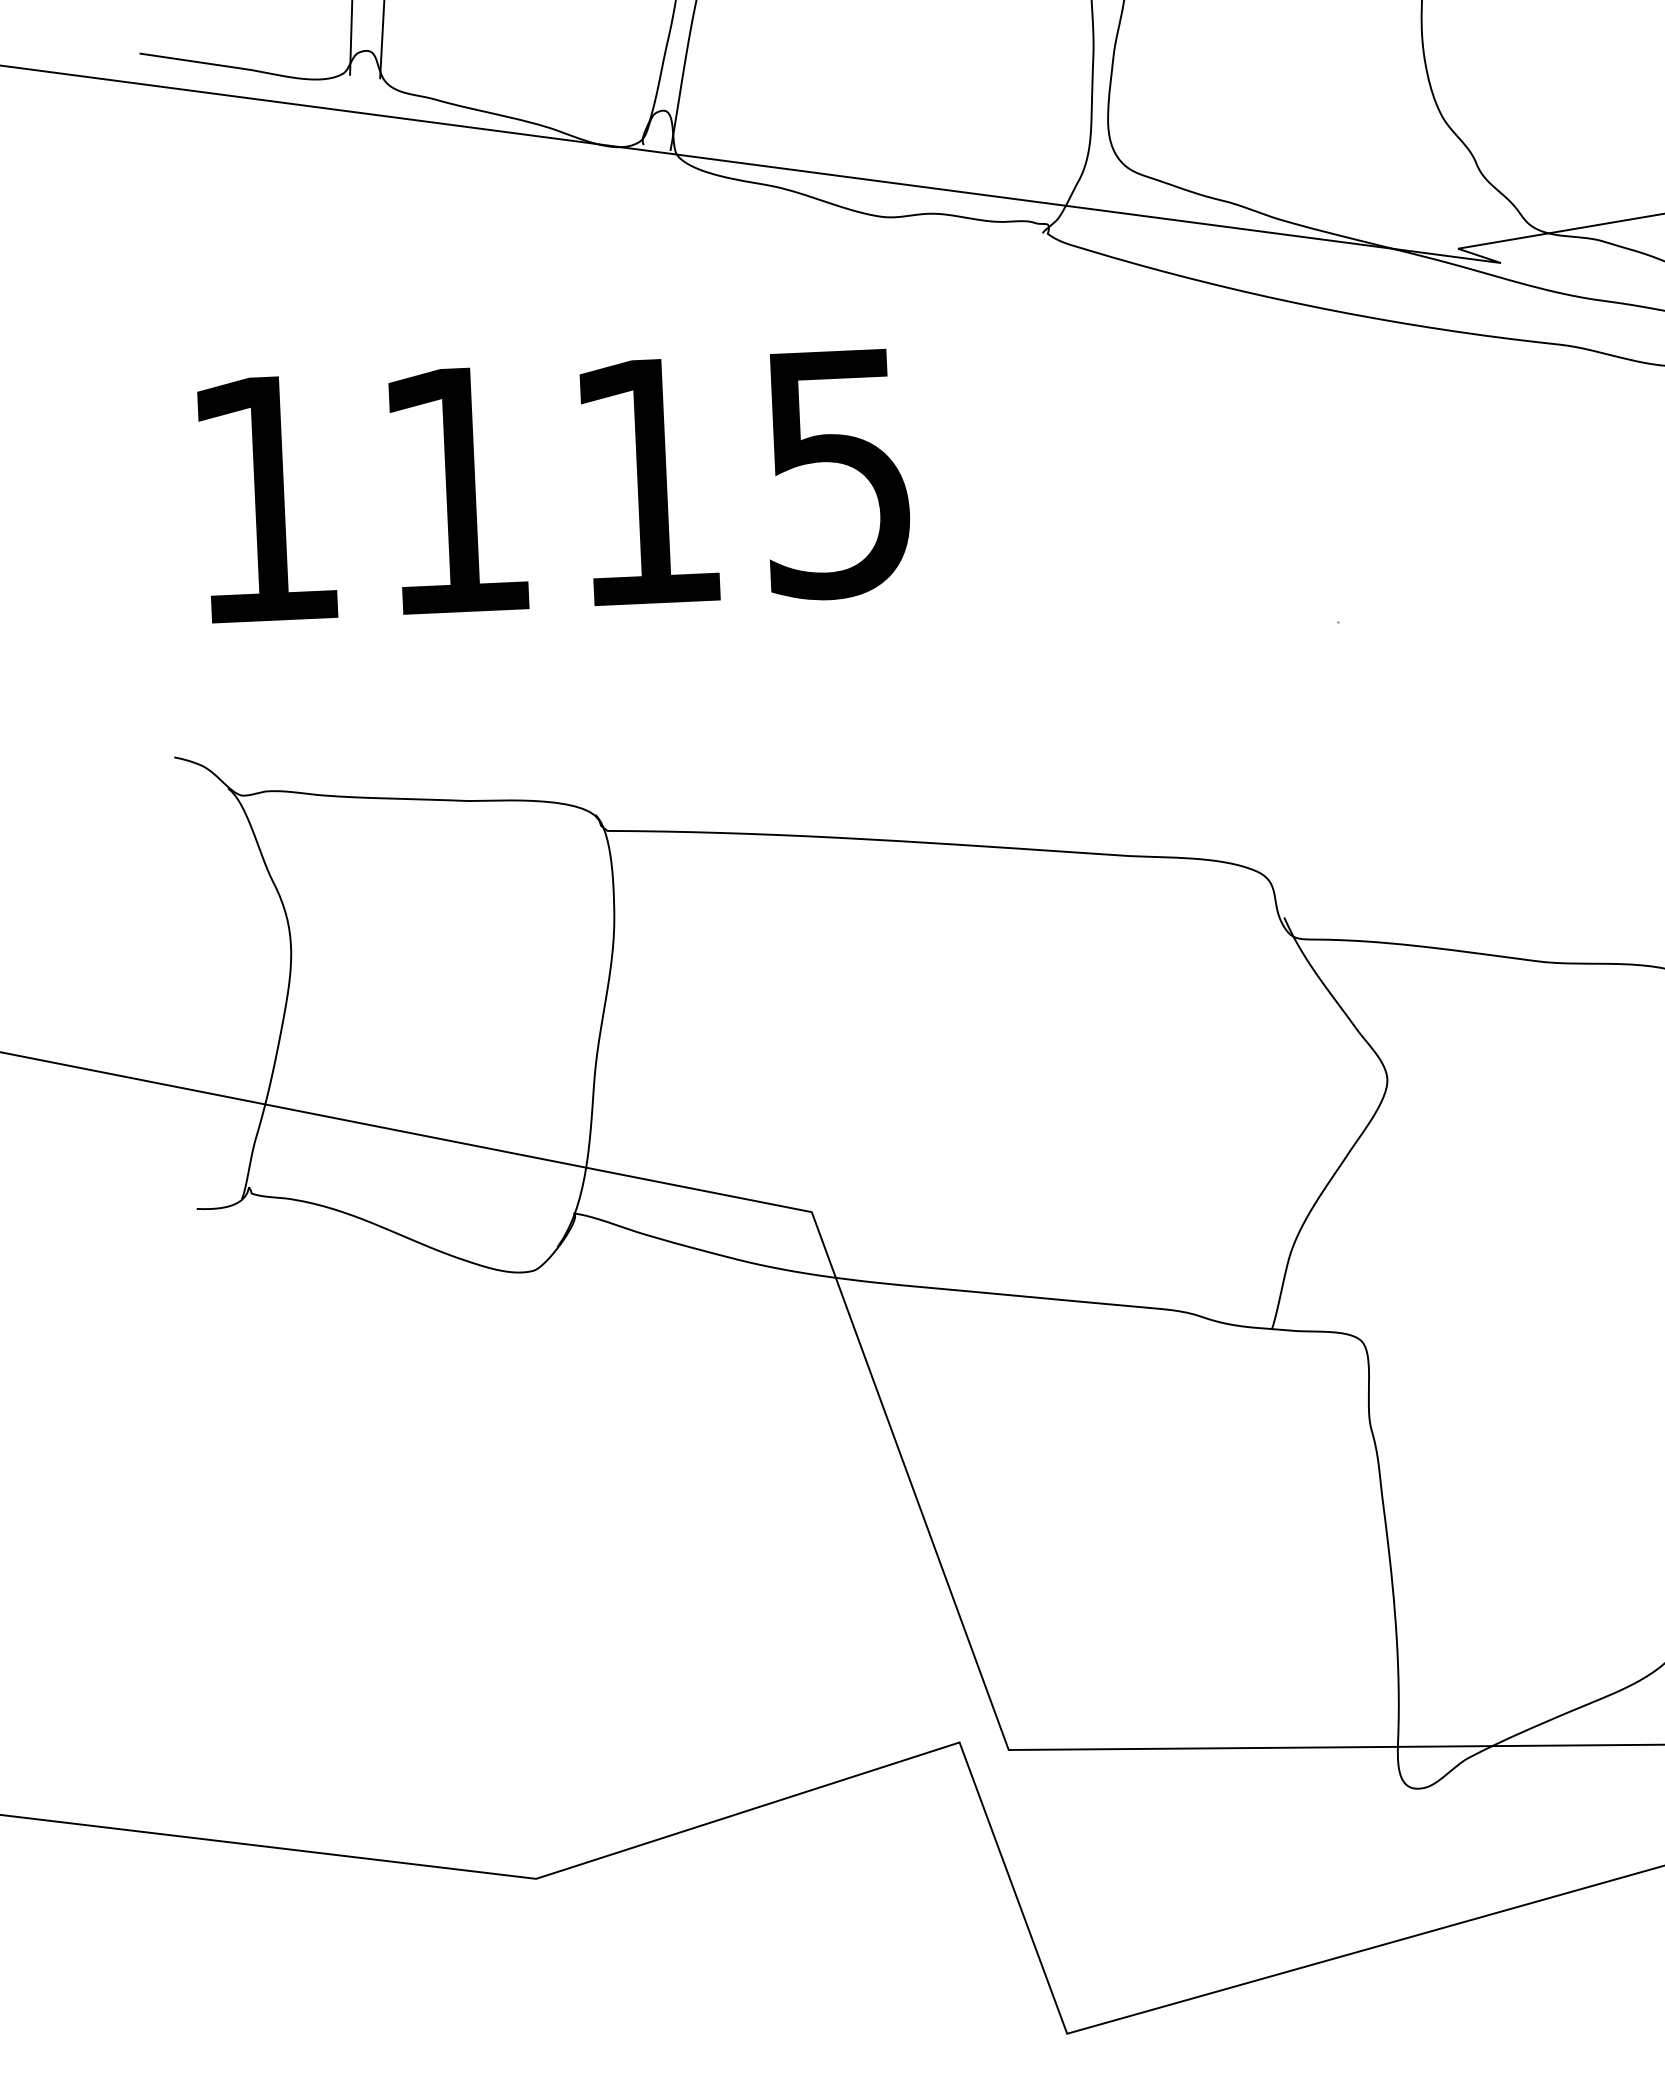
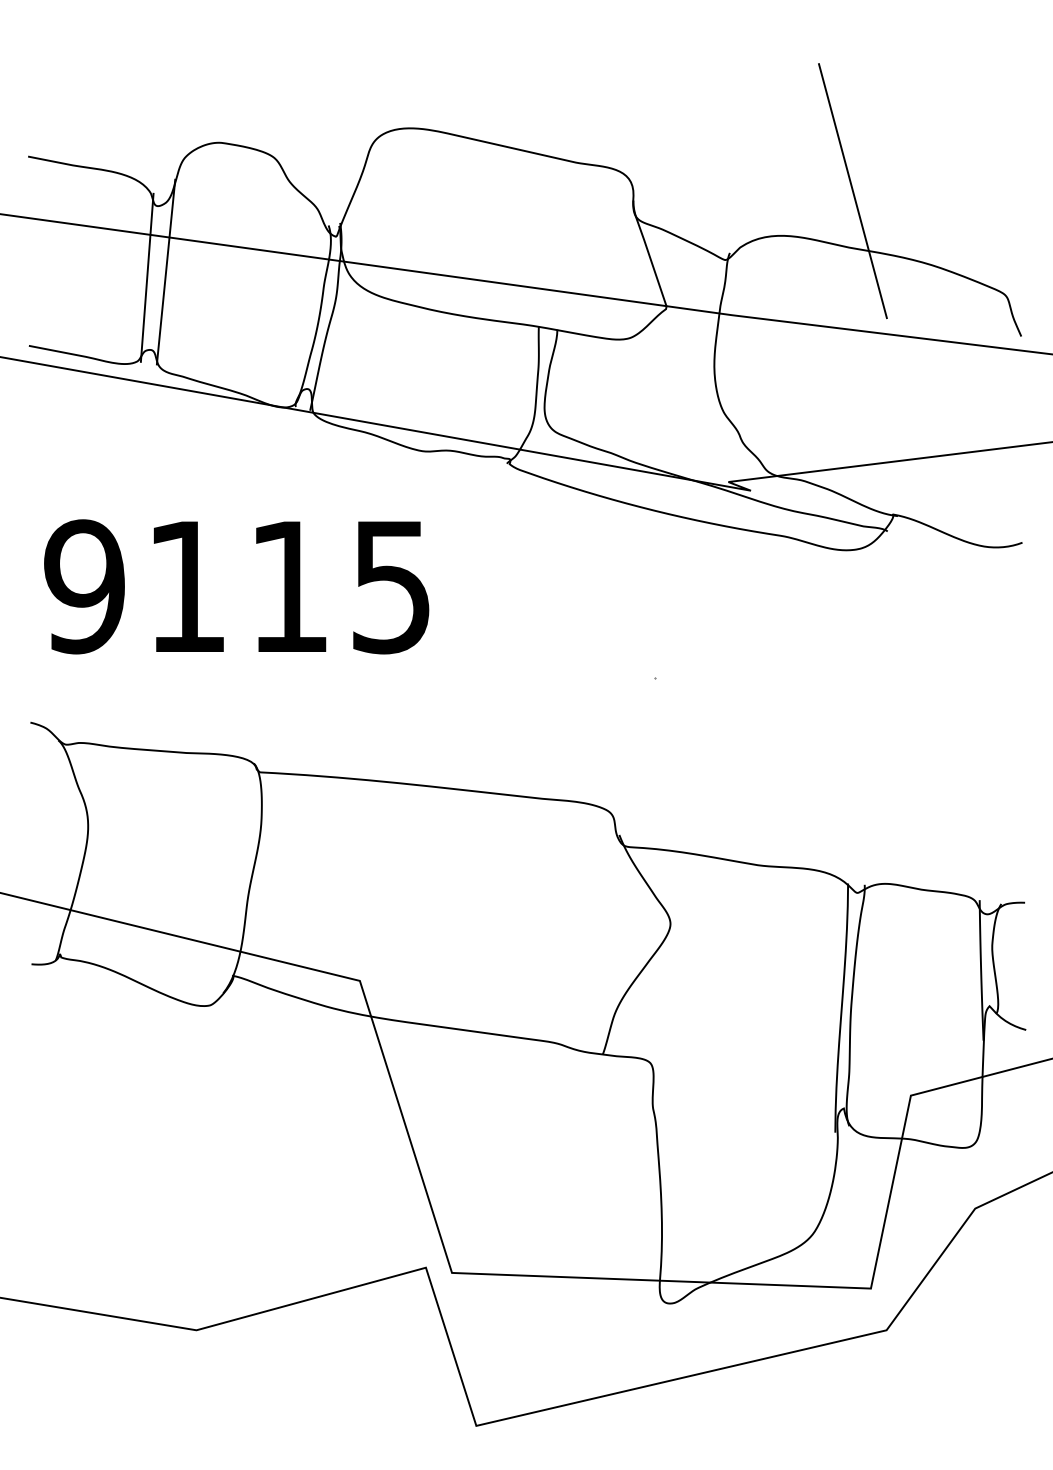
text: (263, 498) -> (84, 586), 1115 -> 9115

